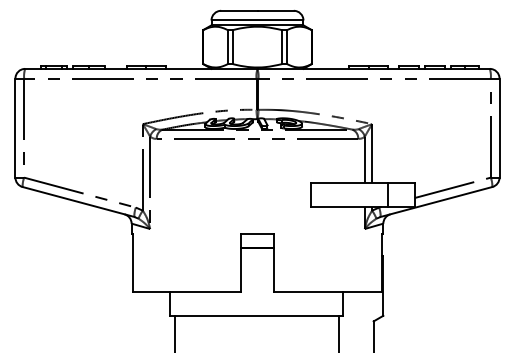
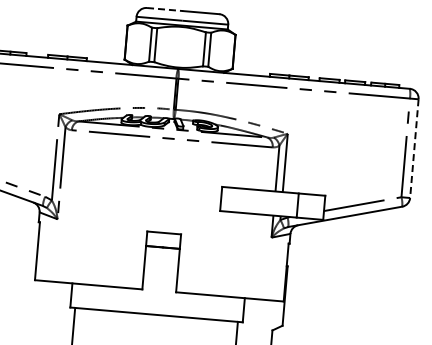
line: (239, 10) -> (165, 9), solid -> dashed
line: (499, 128) -> (414, 149), solid -> dashed

